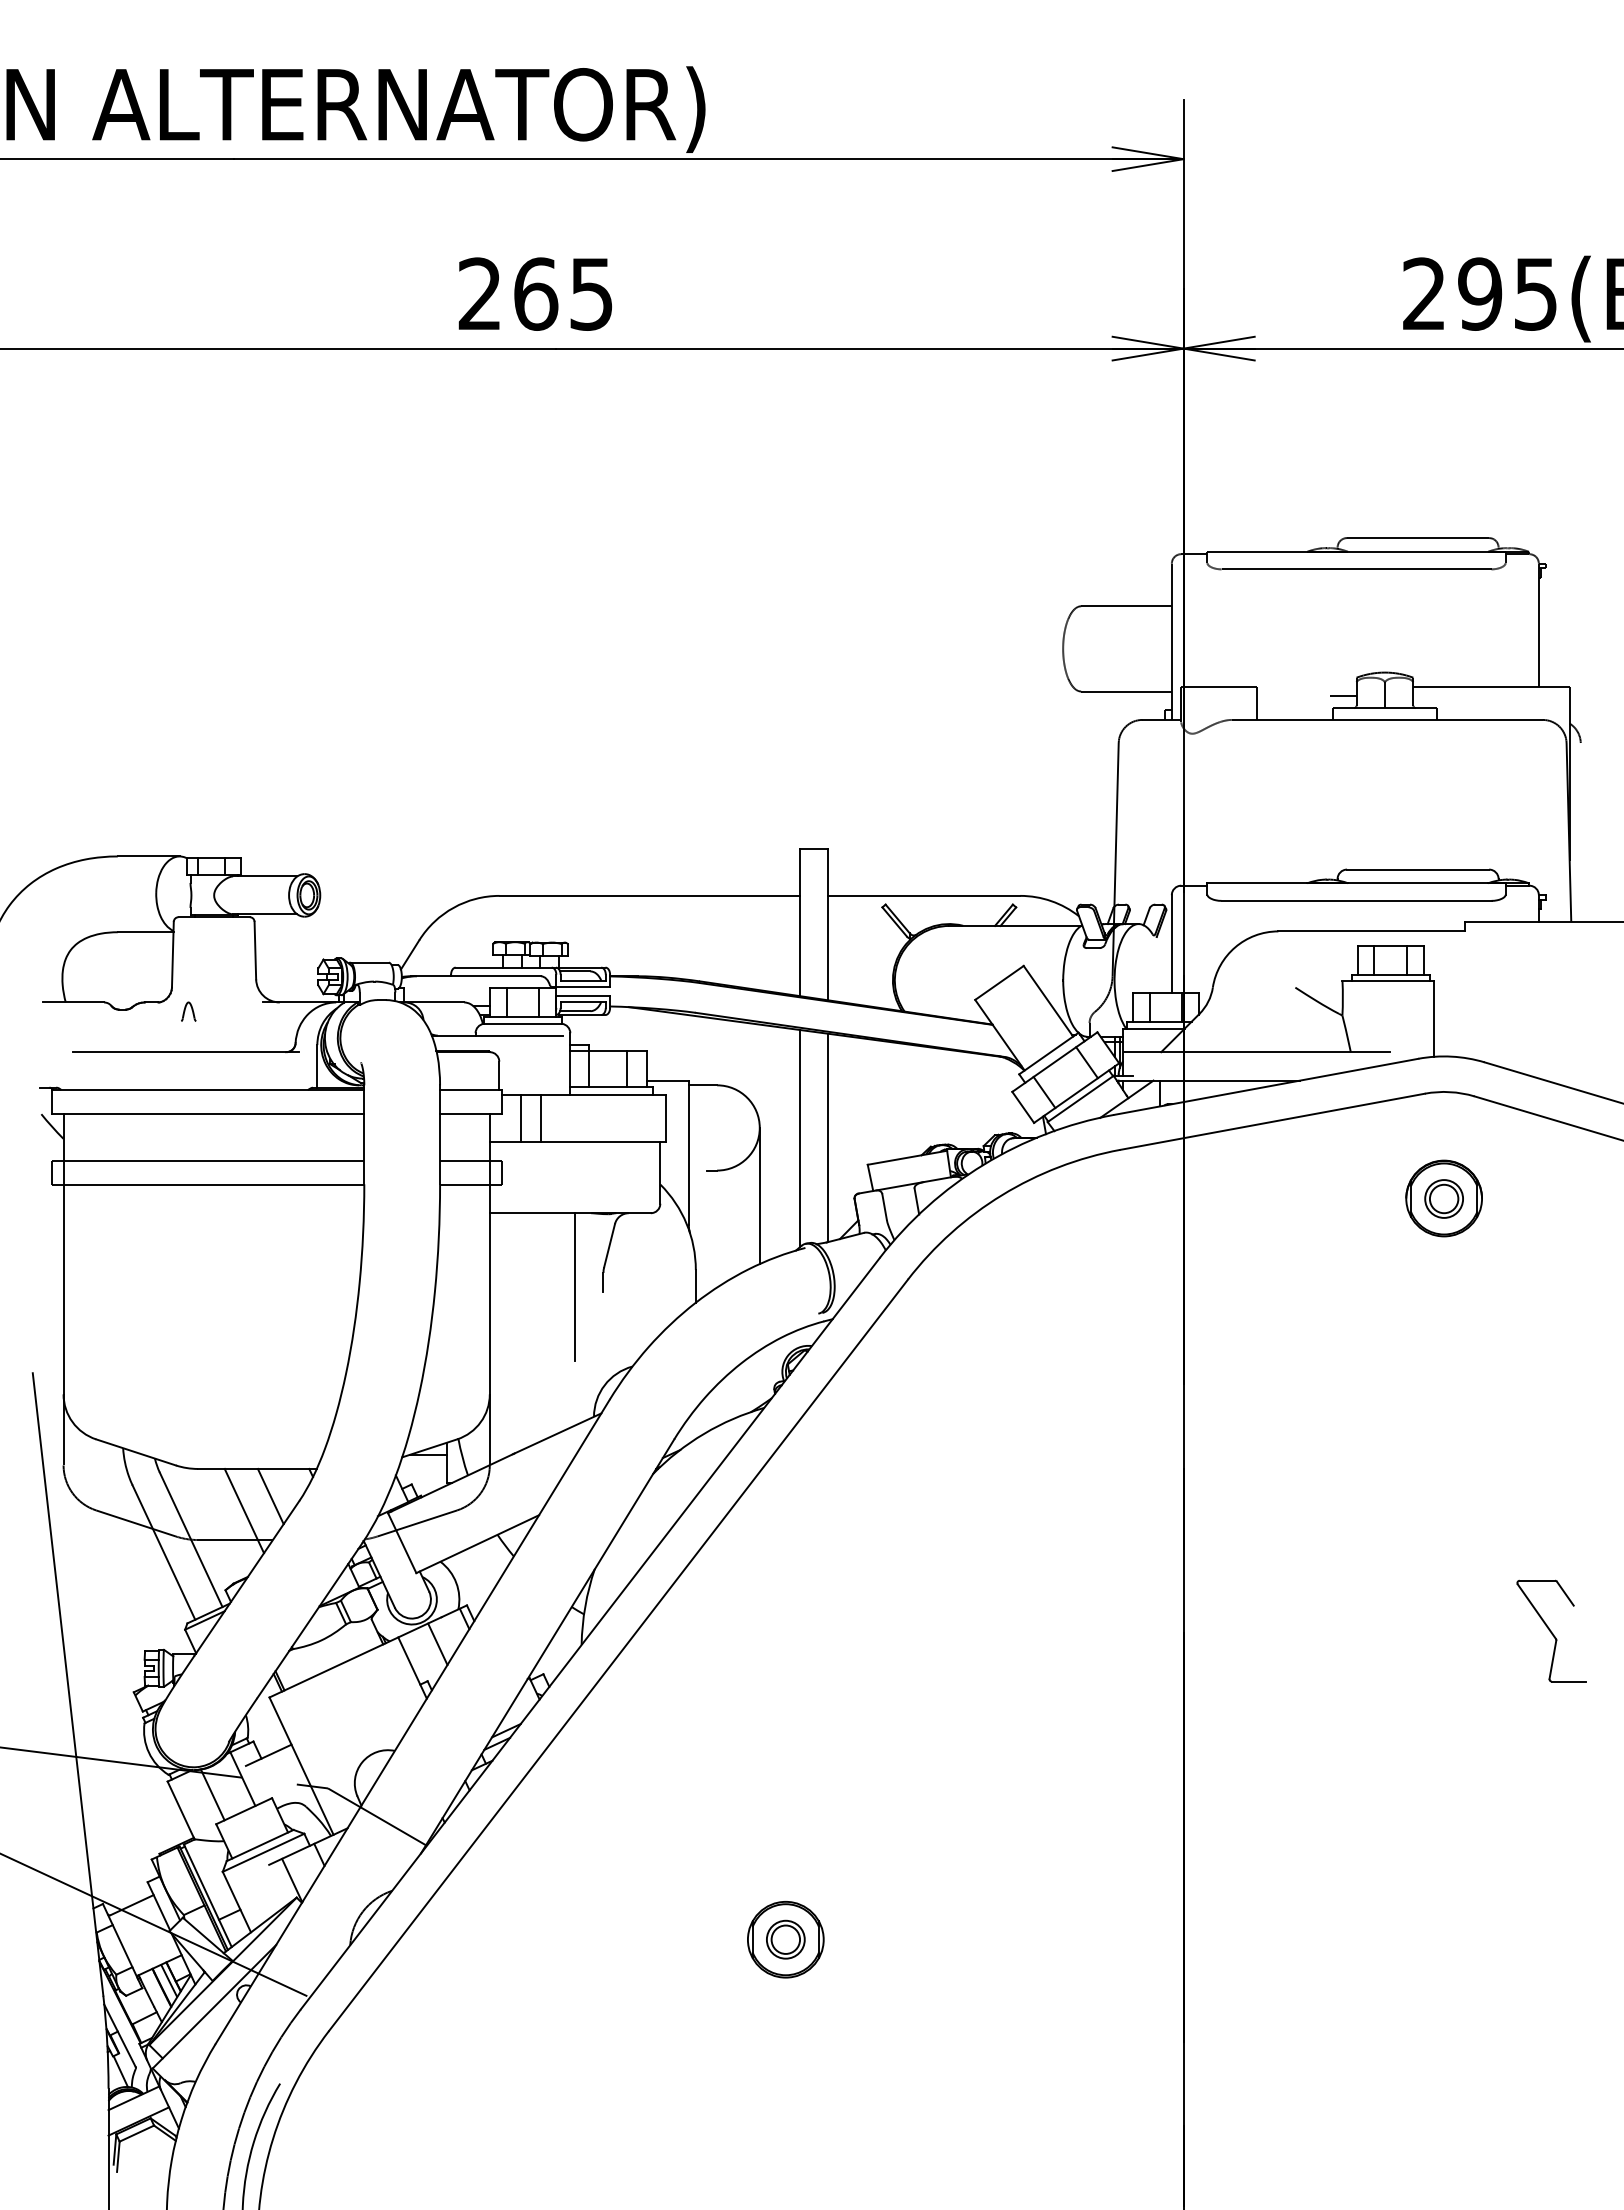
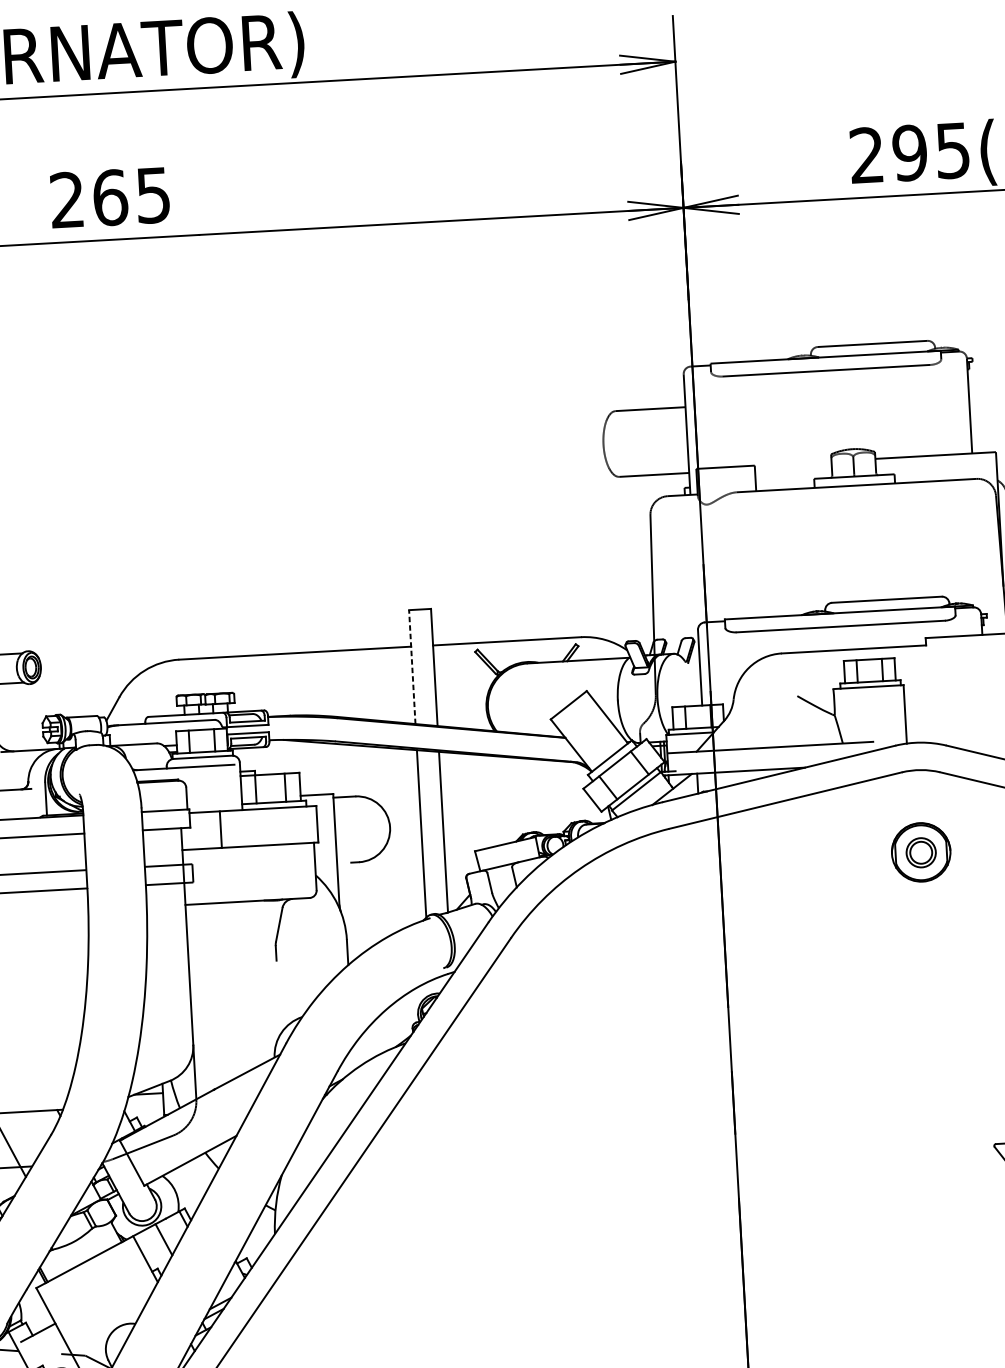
text: (534, 293) -> (109, 197), moved
line: (1343, 696) -> (821, 469), removed
line: (800, 922) -> (412, 667), solid -> dashed
line: (521, 1118) -> (205, 830), removed
line: (759, 1195) -> (392, 879), removed
line: (575, 1286) -> (254, 957), removed
line: (270, 1496) -> (28, 1132), removed

